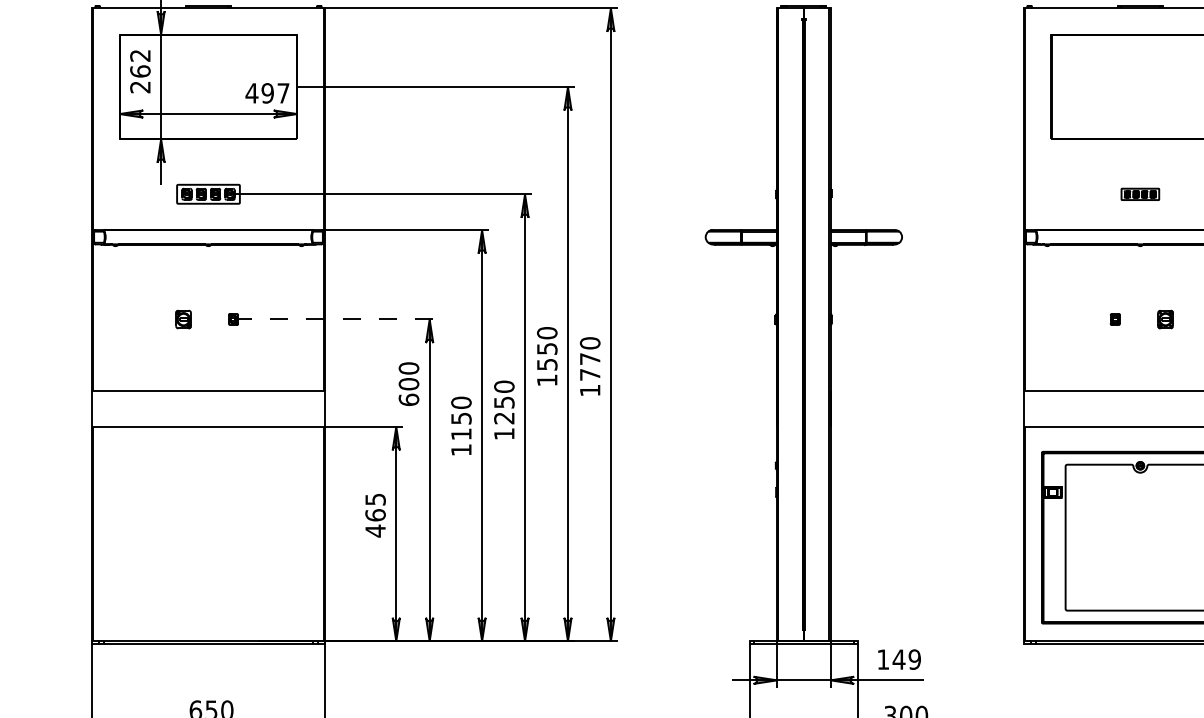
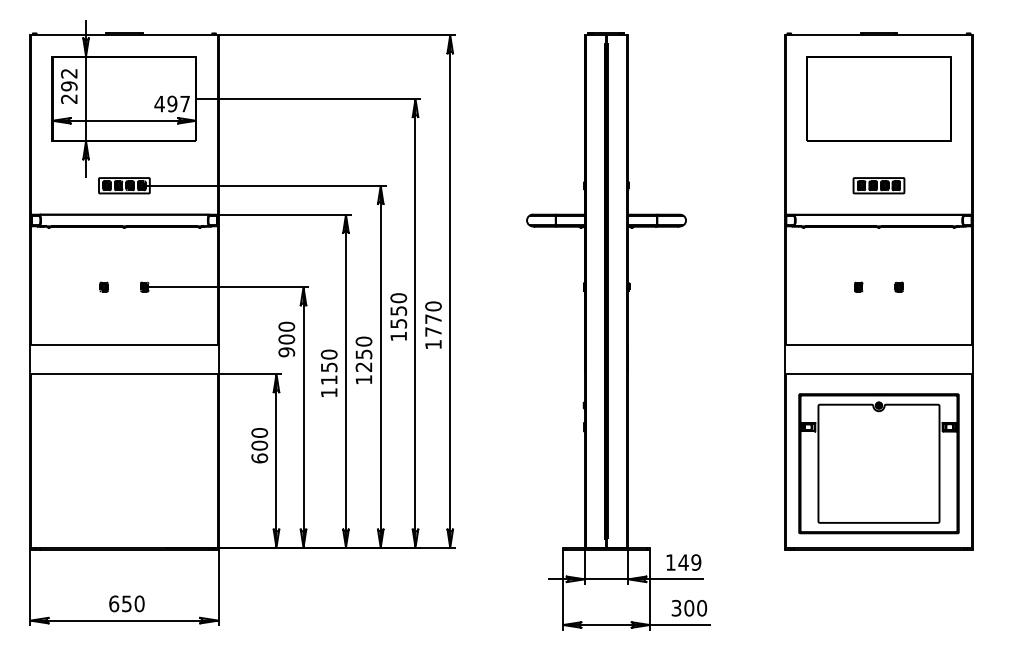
text: (140, 71) -> (69, 86), 262 -> 292
part: (1139, 193) -> (878, 185), size x1.67
part: (182, 318) -> (103, 286), size x0.62
part: (1164, 318) -> (898, 286), size x0.62
line: (335, 319) -> (227, 287), dashed -> solid
text: (408, 400) -> (286, 352), 600 -> 900
text: (375, 515) -> (259, 445), 465 -> 600

